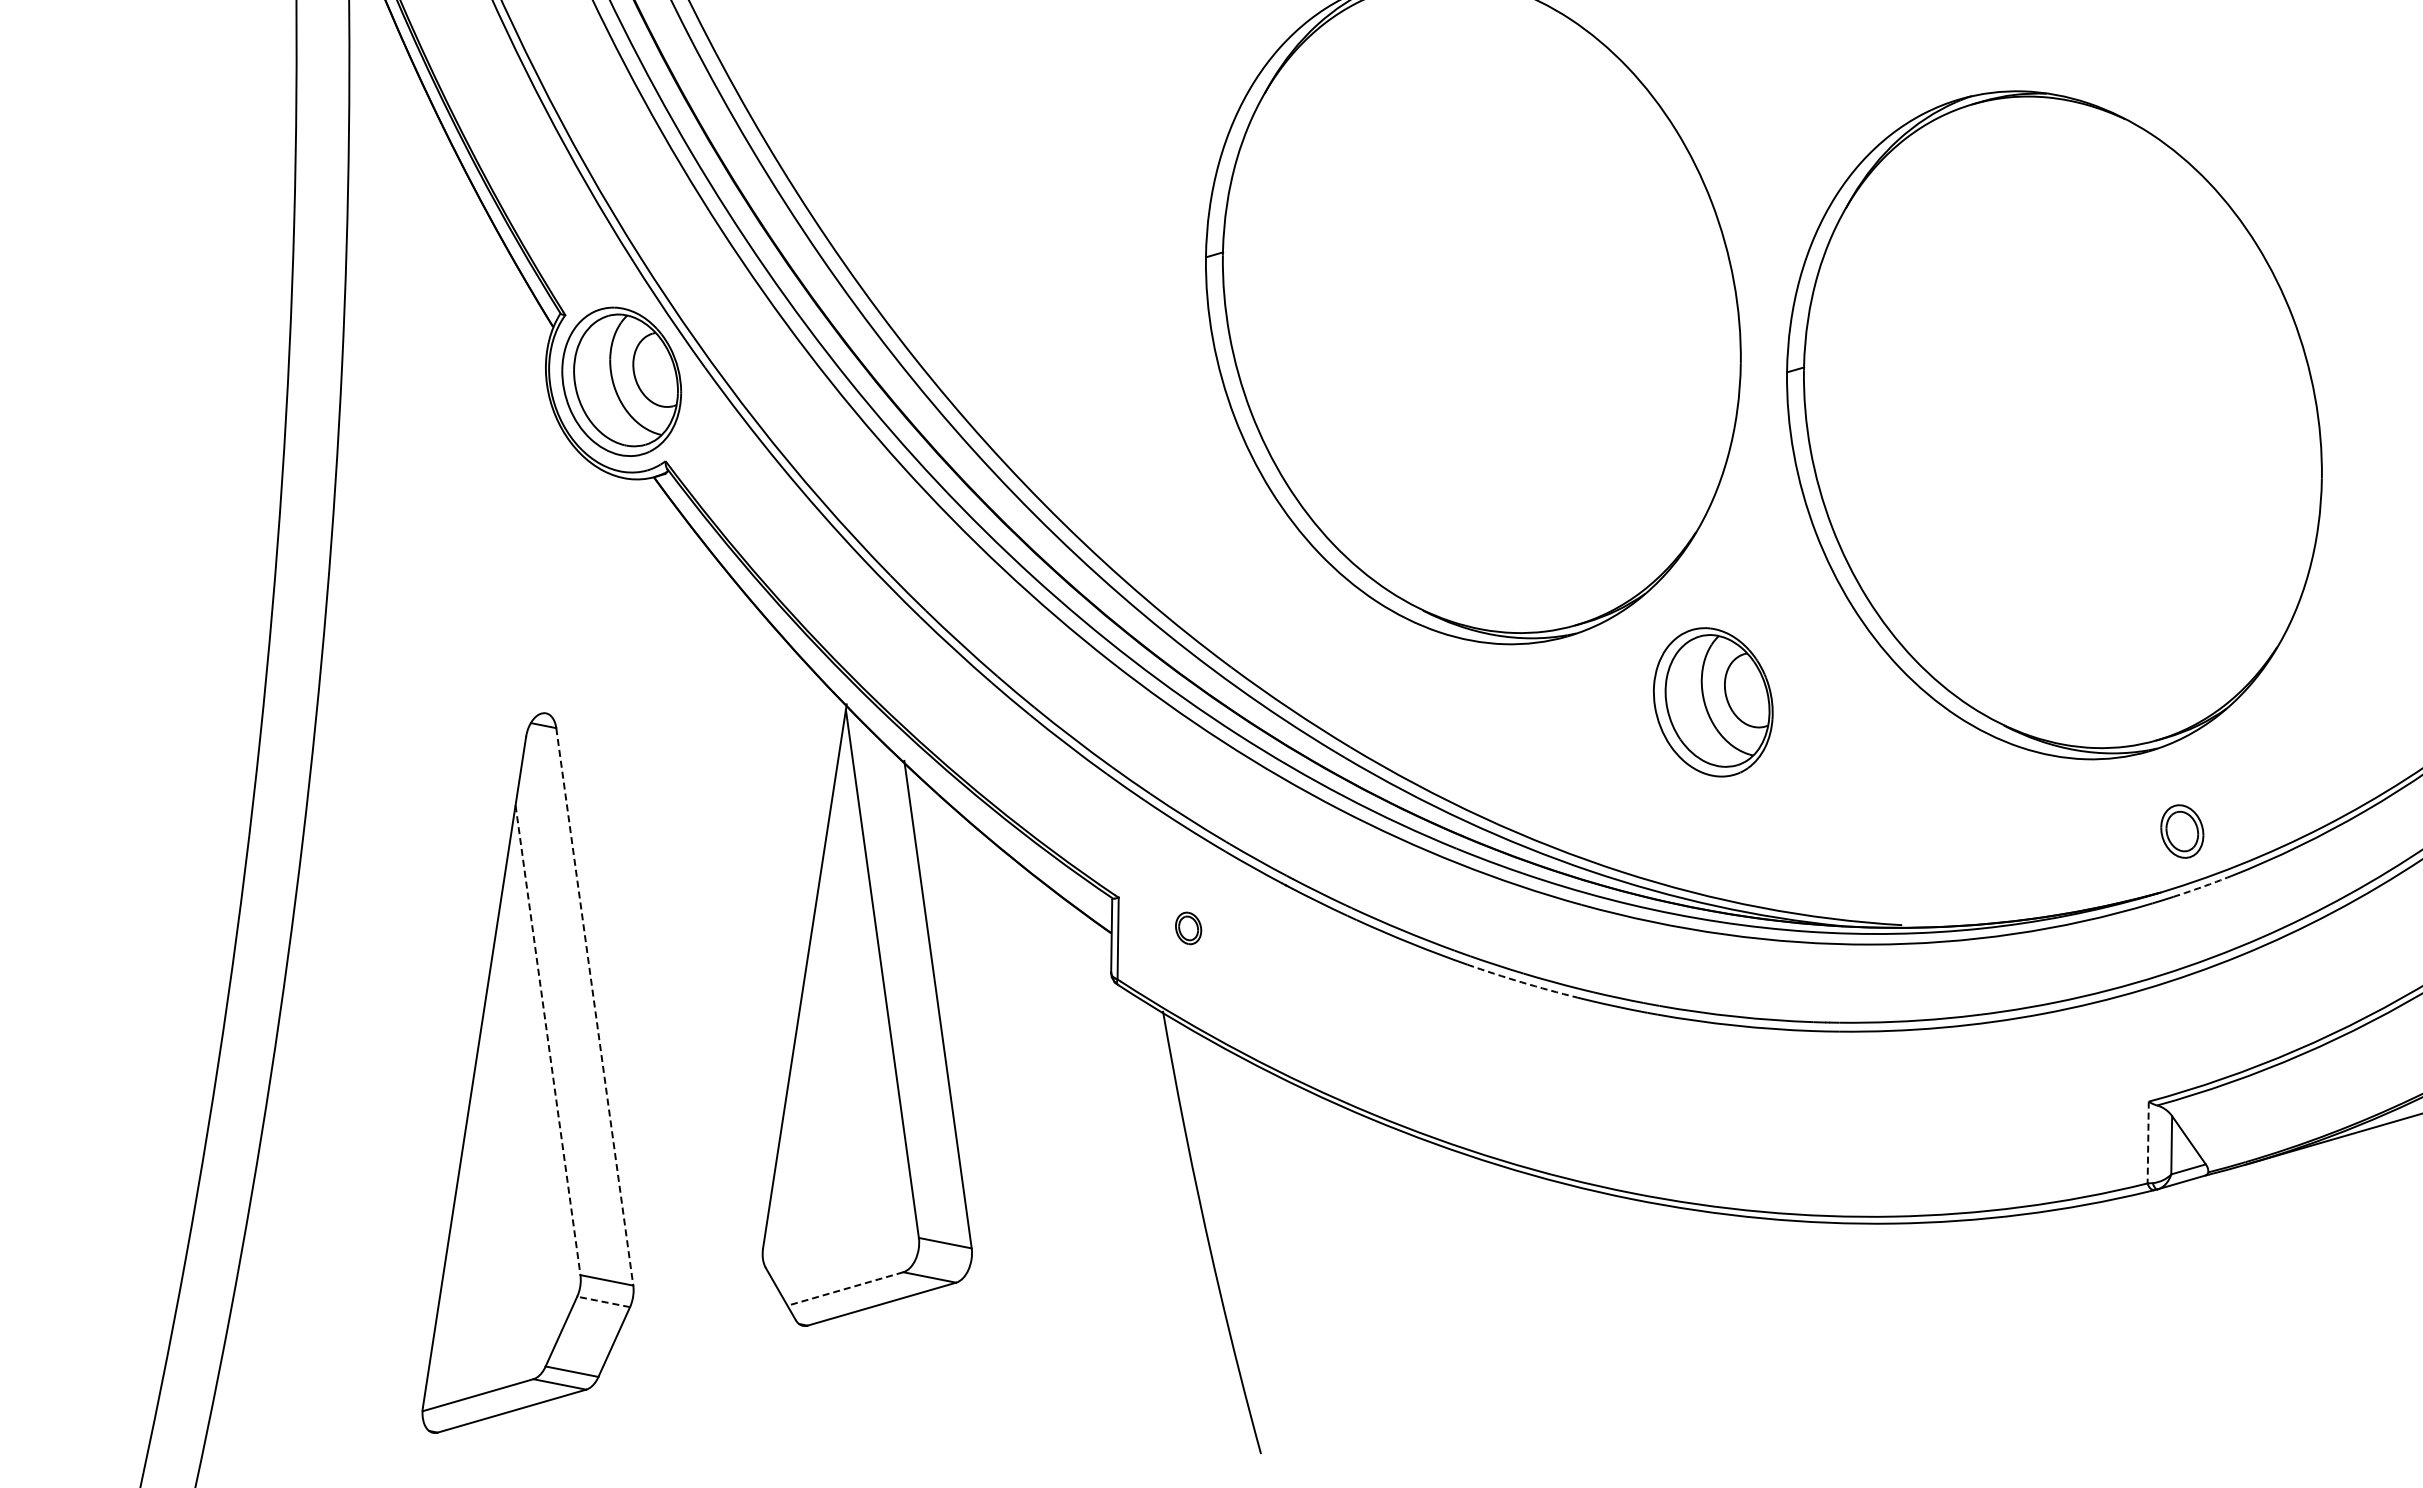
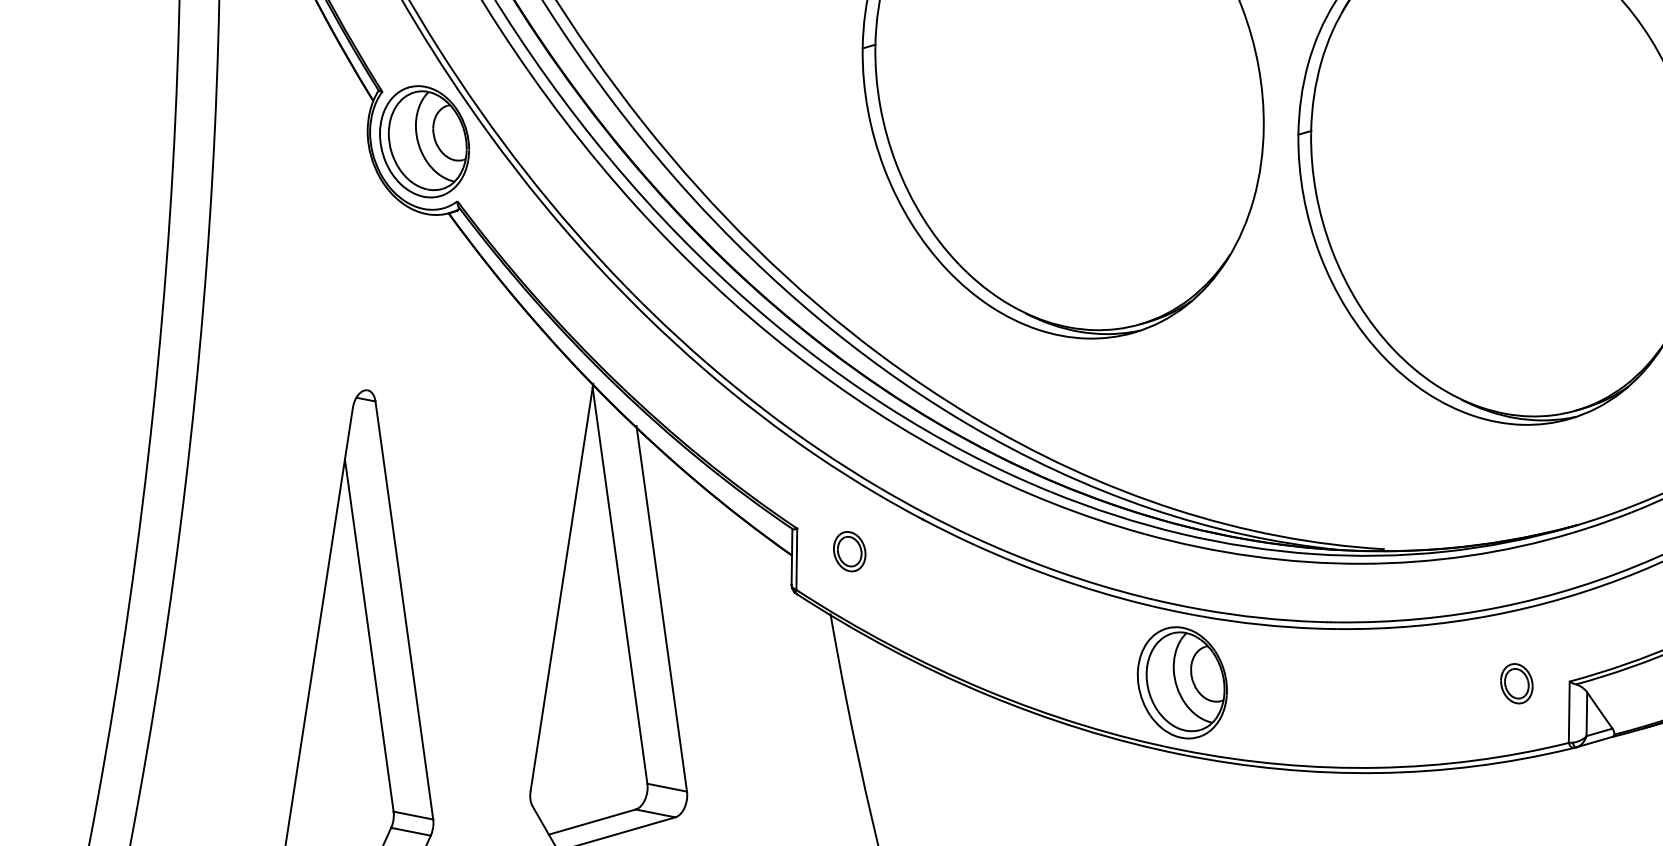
part: (1713, 702) -> (1182, 682), moved
part: (2182, 831) -> (1516, 683), moved
arc: (2202, 887) -> (1609, 520), dashed -> solid
part: (1188, 928) -> (849, 551), size x1.67
arc: (1521, 982) -> (1099, 592), dashed -> solid
line: (594, 1007) -> (404, 610), dashed -> solid
line: (548, 1040) -> (369, 635), dashed -> solid
line: (2148, 1142) -> (1569, 712), dashed -> solid
line: (844, 1289) -> (591, 822), dashed -> solid
line: (603, 1301) -> (410, 831), dashed -> solid

